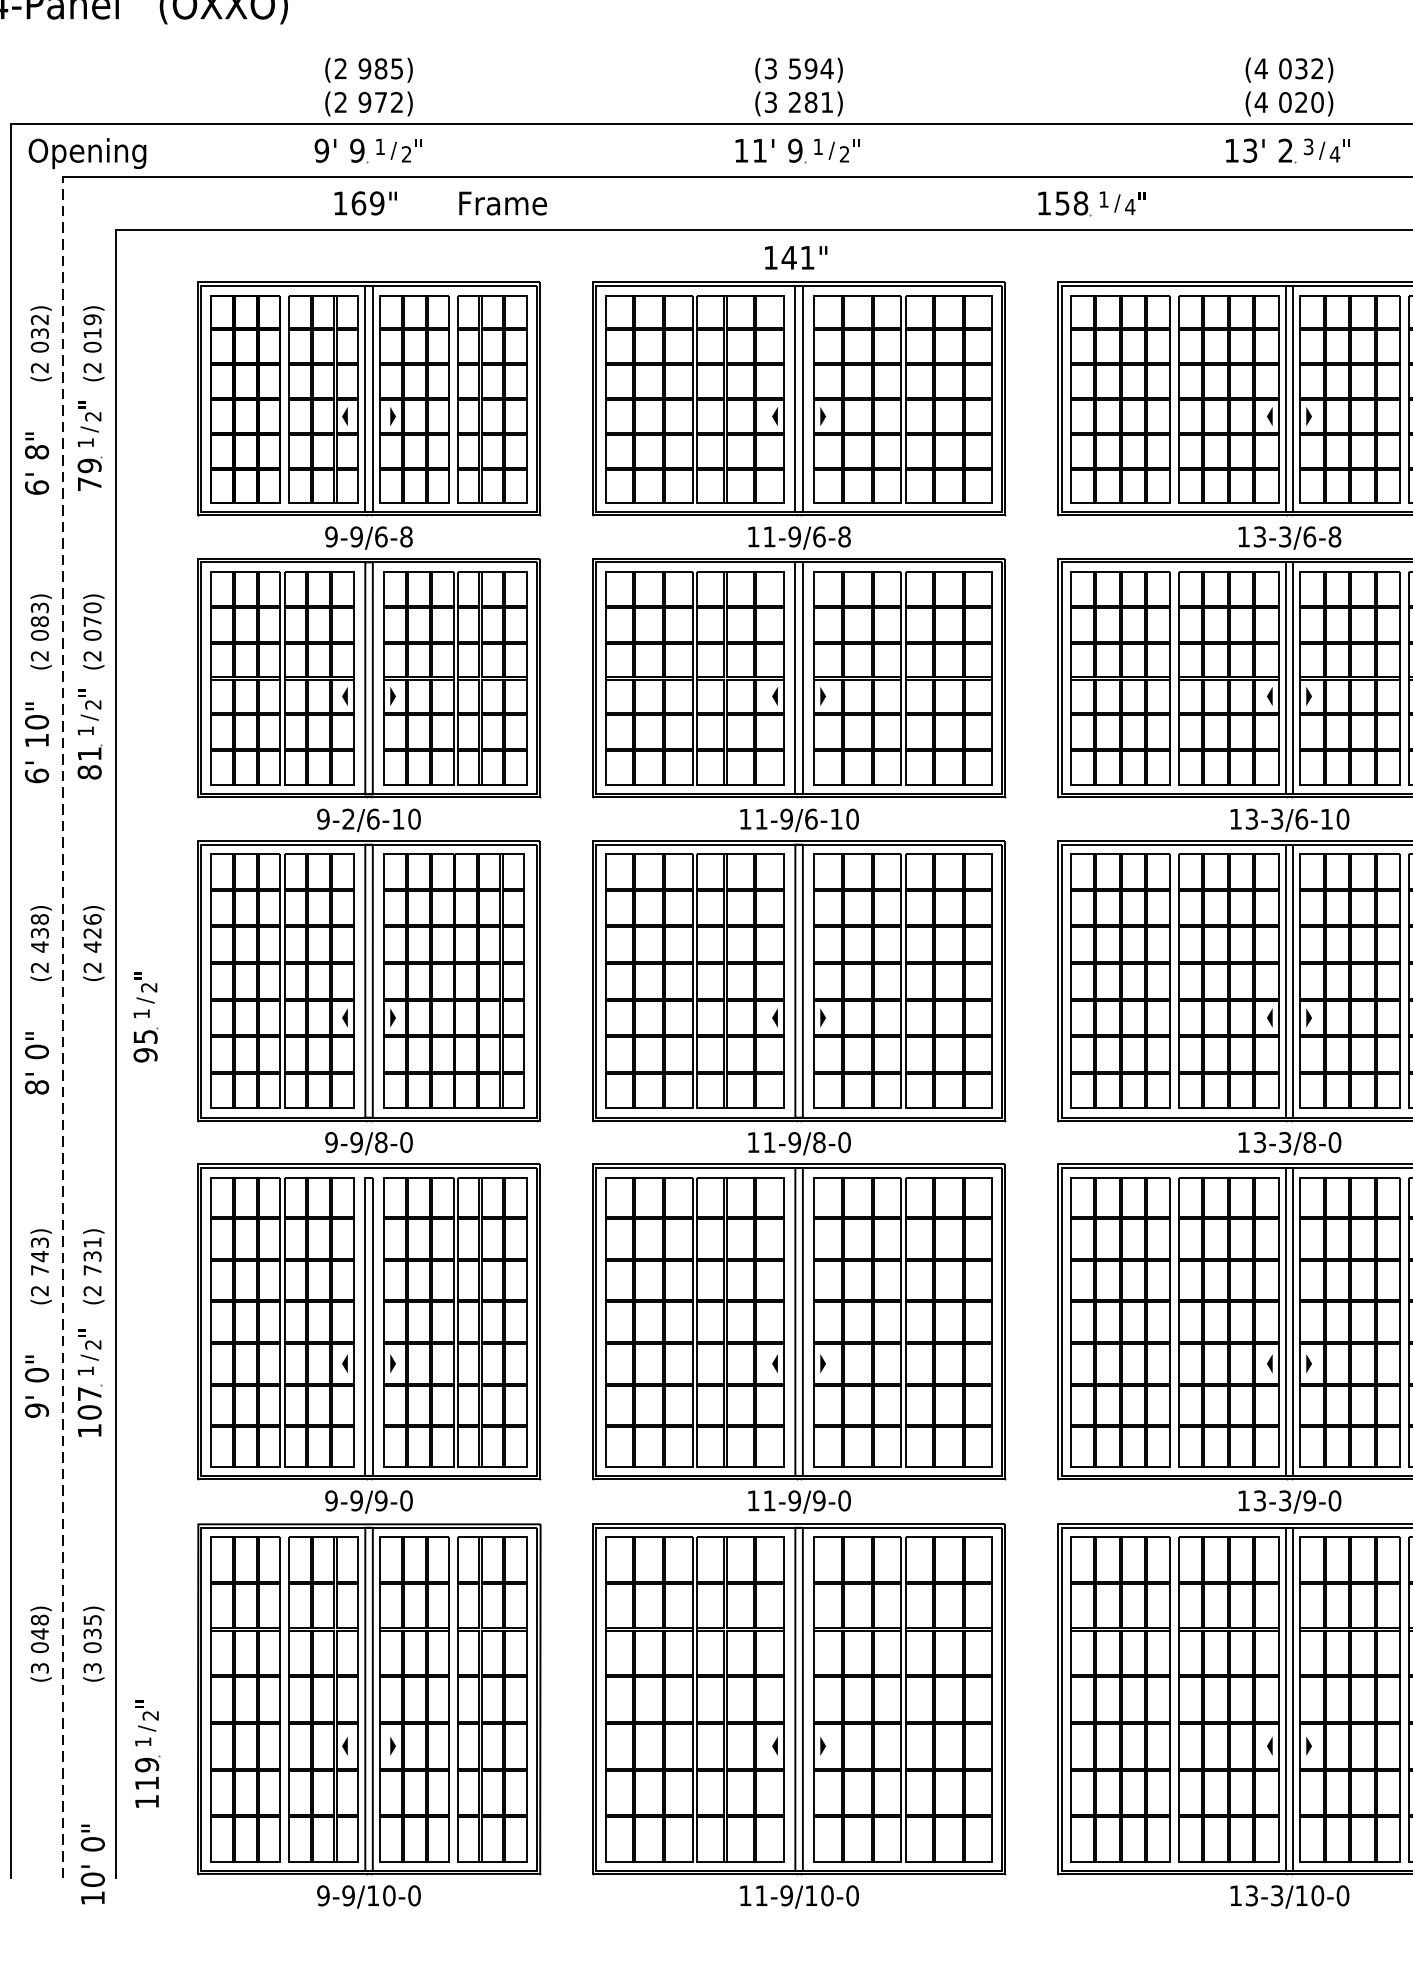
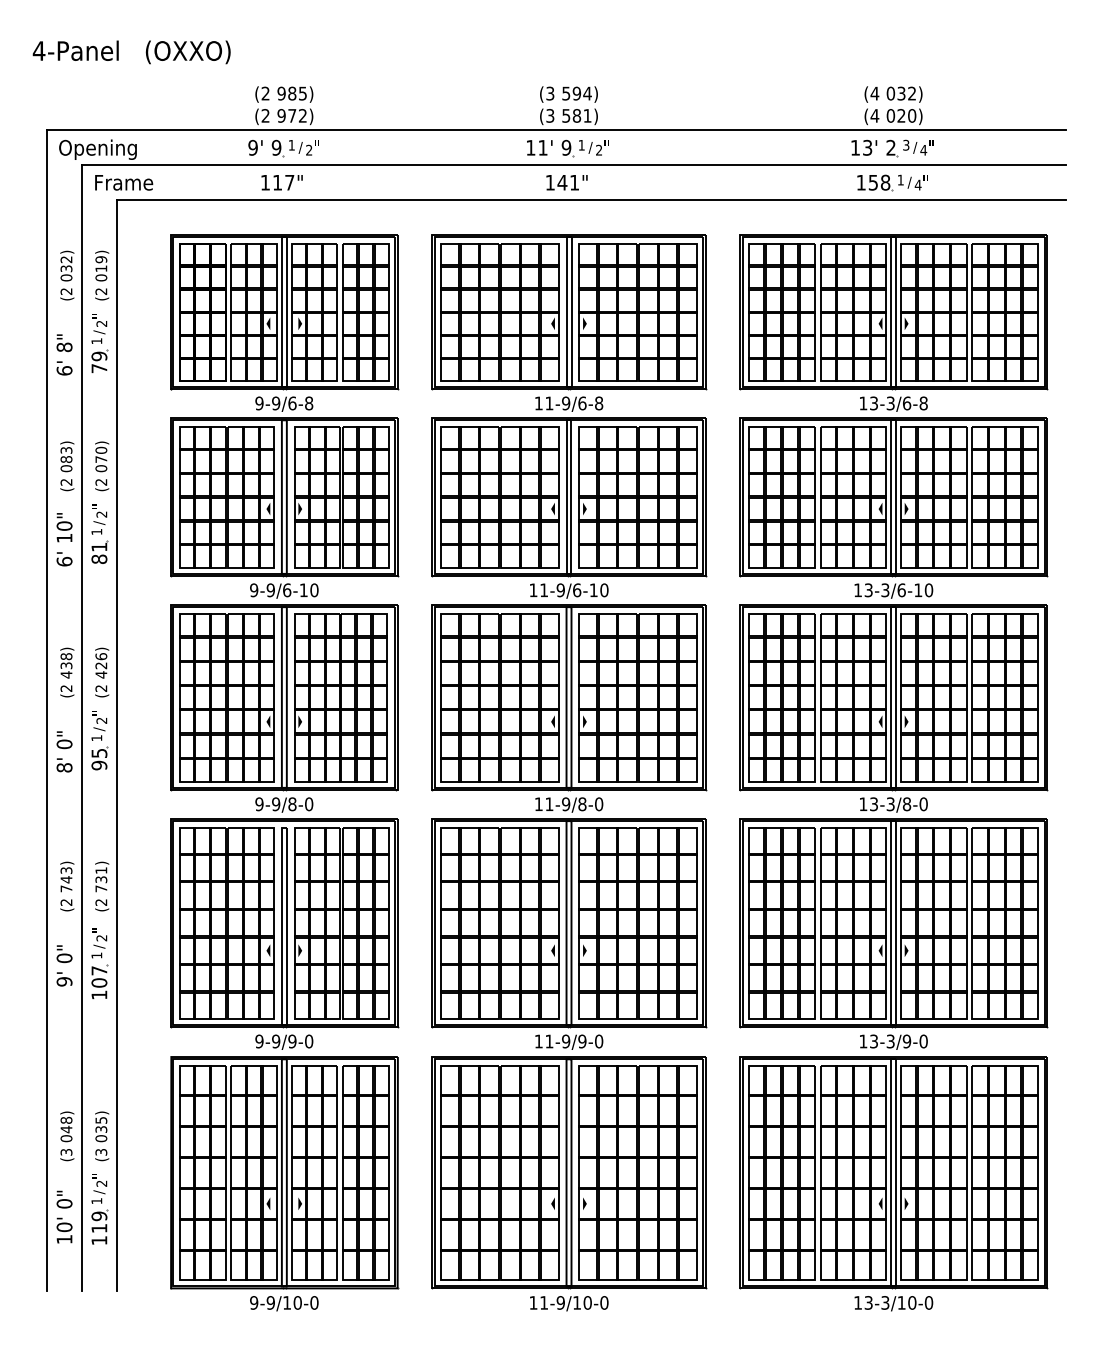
text: (795, 101) -> (566, 115), 281) -> 581)
text: (367, 203) -> (283, 182), 169" -> 117"
text: (503, 203) -> (124, 182), moved
part: (1091, 203) -> (892, 182), moved
text: (795, 257) -> (566, 182), moved
text: (348, 819) -> (270, 590), 9-2/6-10 -> 9-9/6-10
part: (145, 1017) -> (99, 740), moved
line: (64, 1026) -> (82, 727), dashed -> solid
part: (147, 1754) -> (99, 1209), moved
text: (92, 1863) -> (64, 1216), moved

